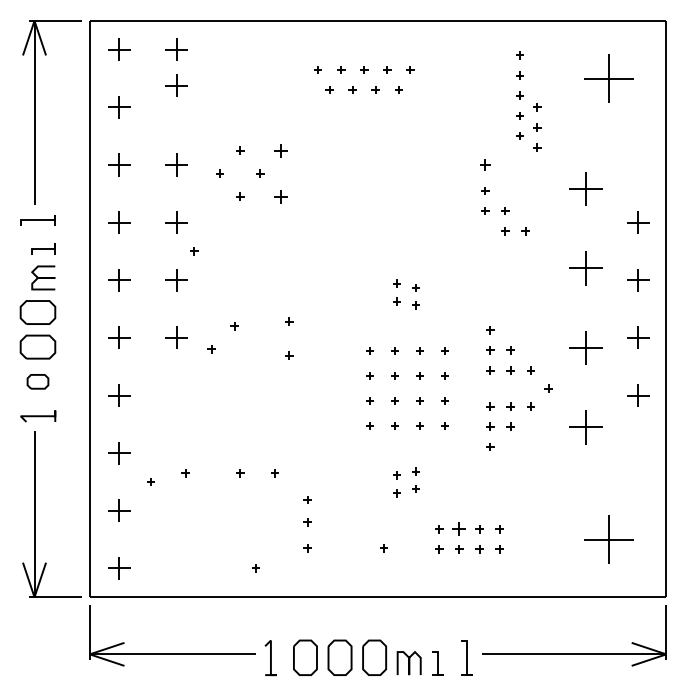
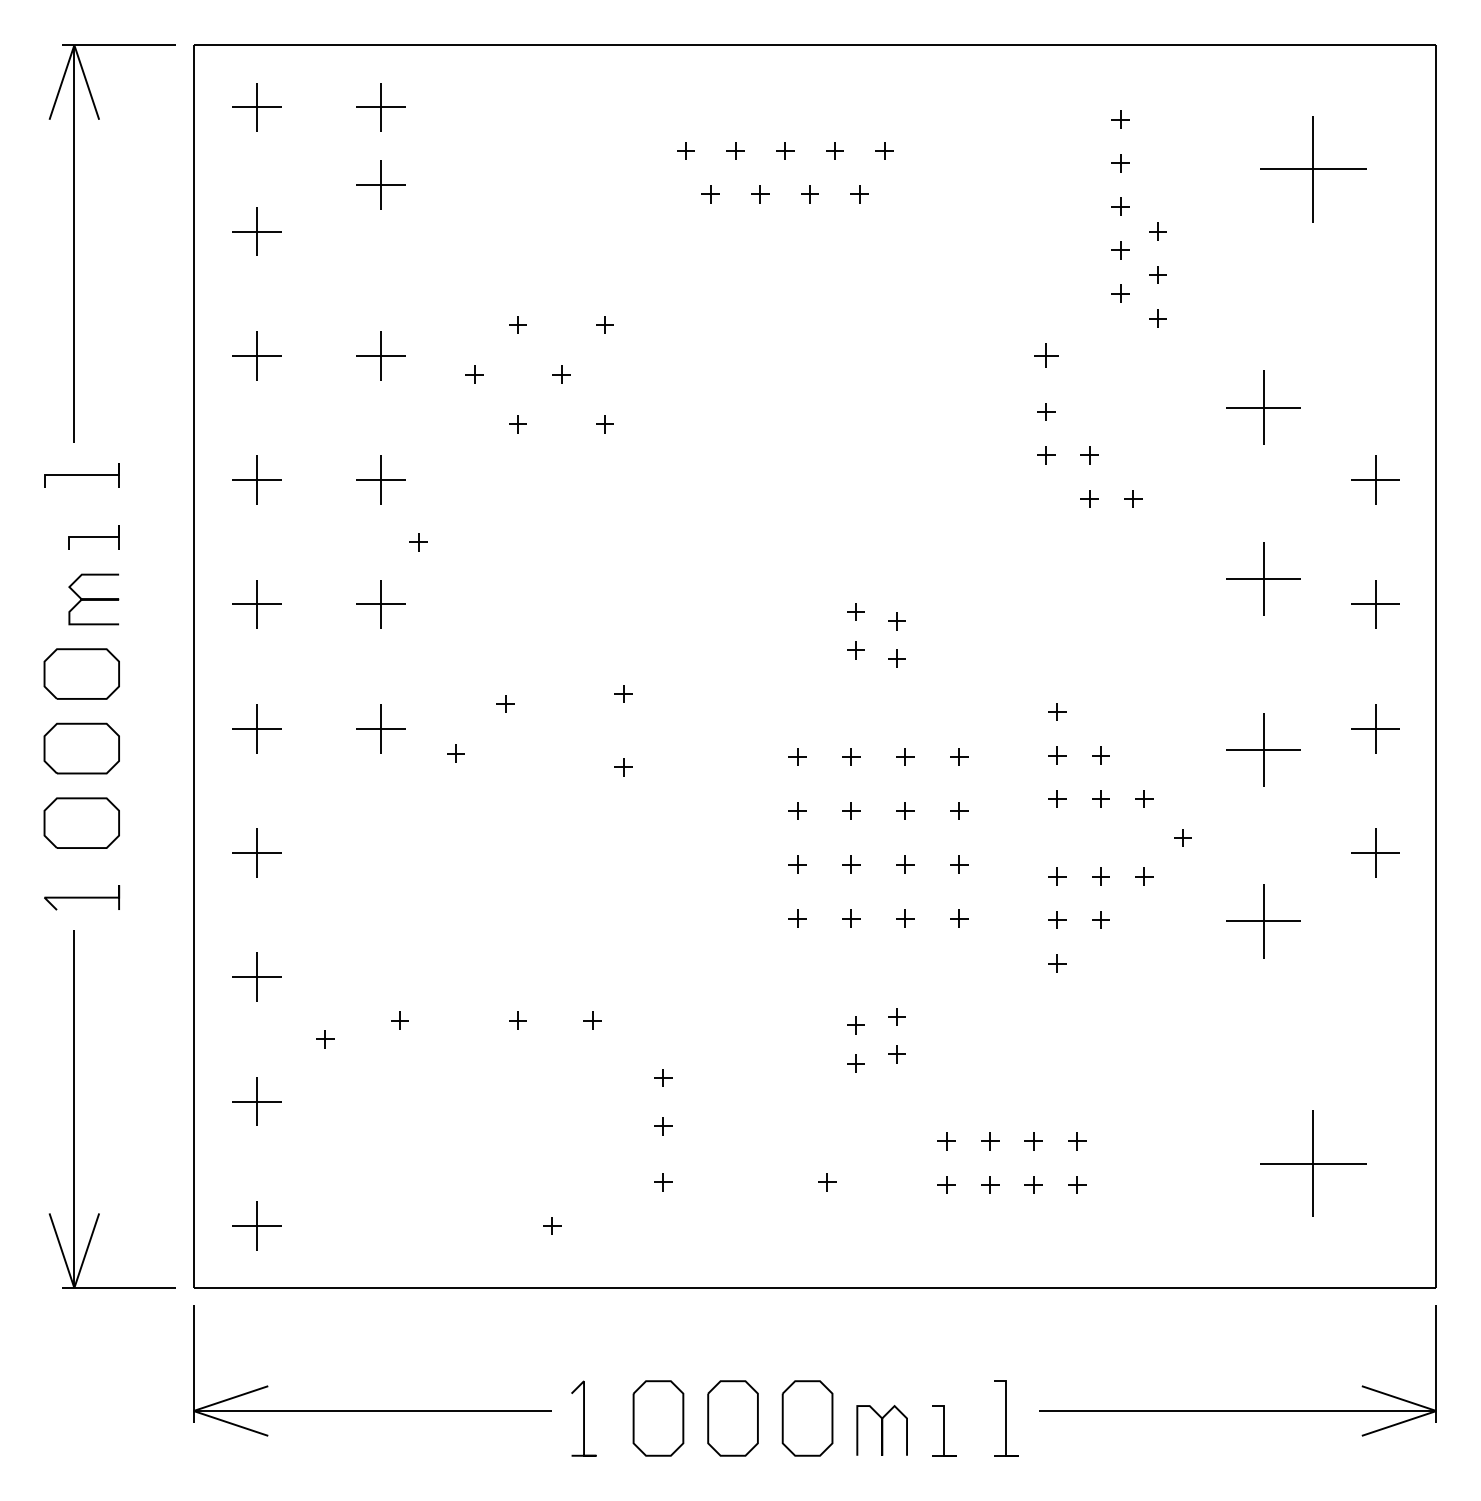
part: (280, 150) -> (604, 324), size x0.62
part: (280, 196) -> (604, 423), size x0.62
part: (37, 381) -> (80, 822), size x1.67
part: (459, 529) -> (990, 1141), size x0.62

